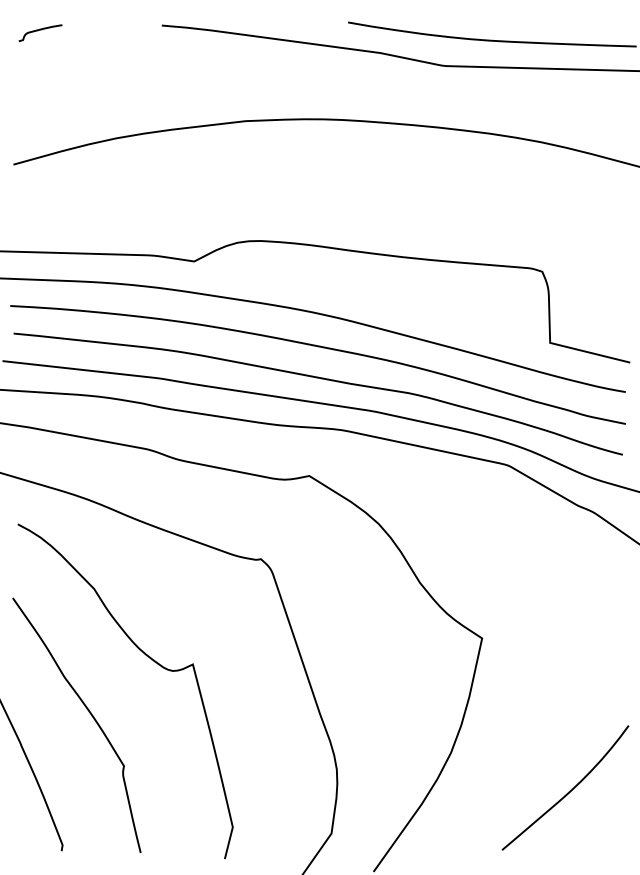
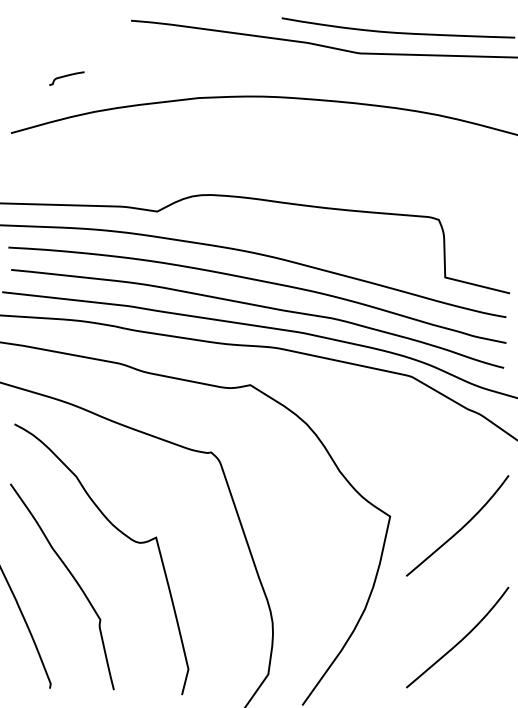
curve: (40, 30) -> (66, 76), moved
curve: (568, 653) -> (460, 528), added

